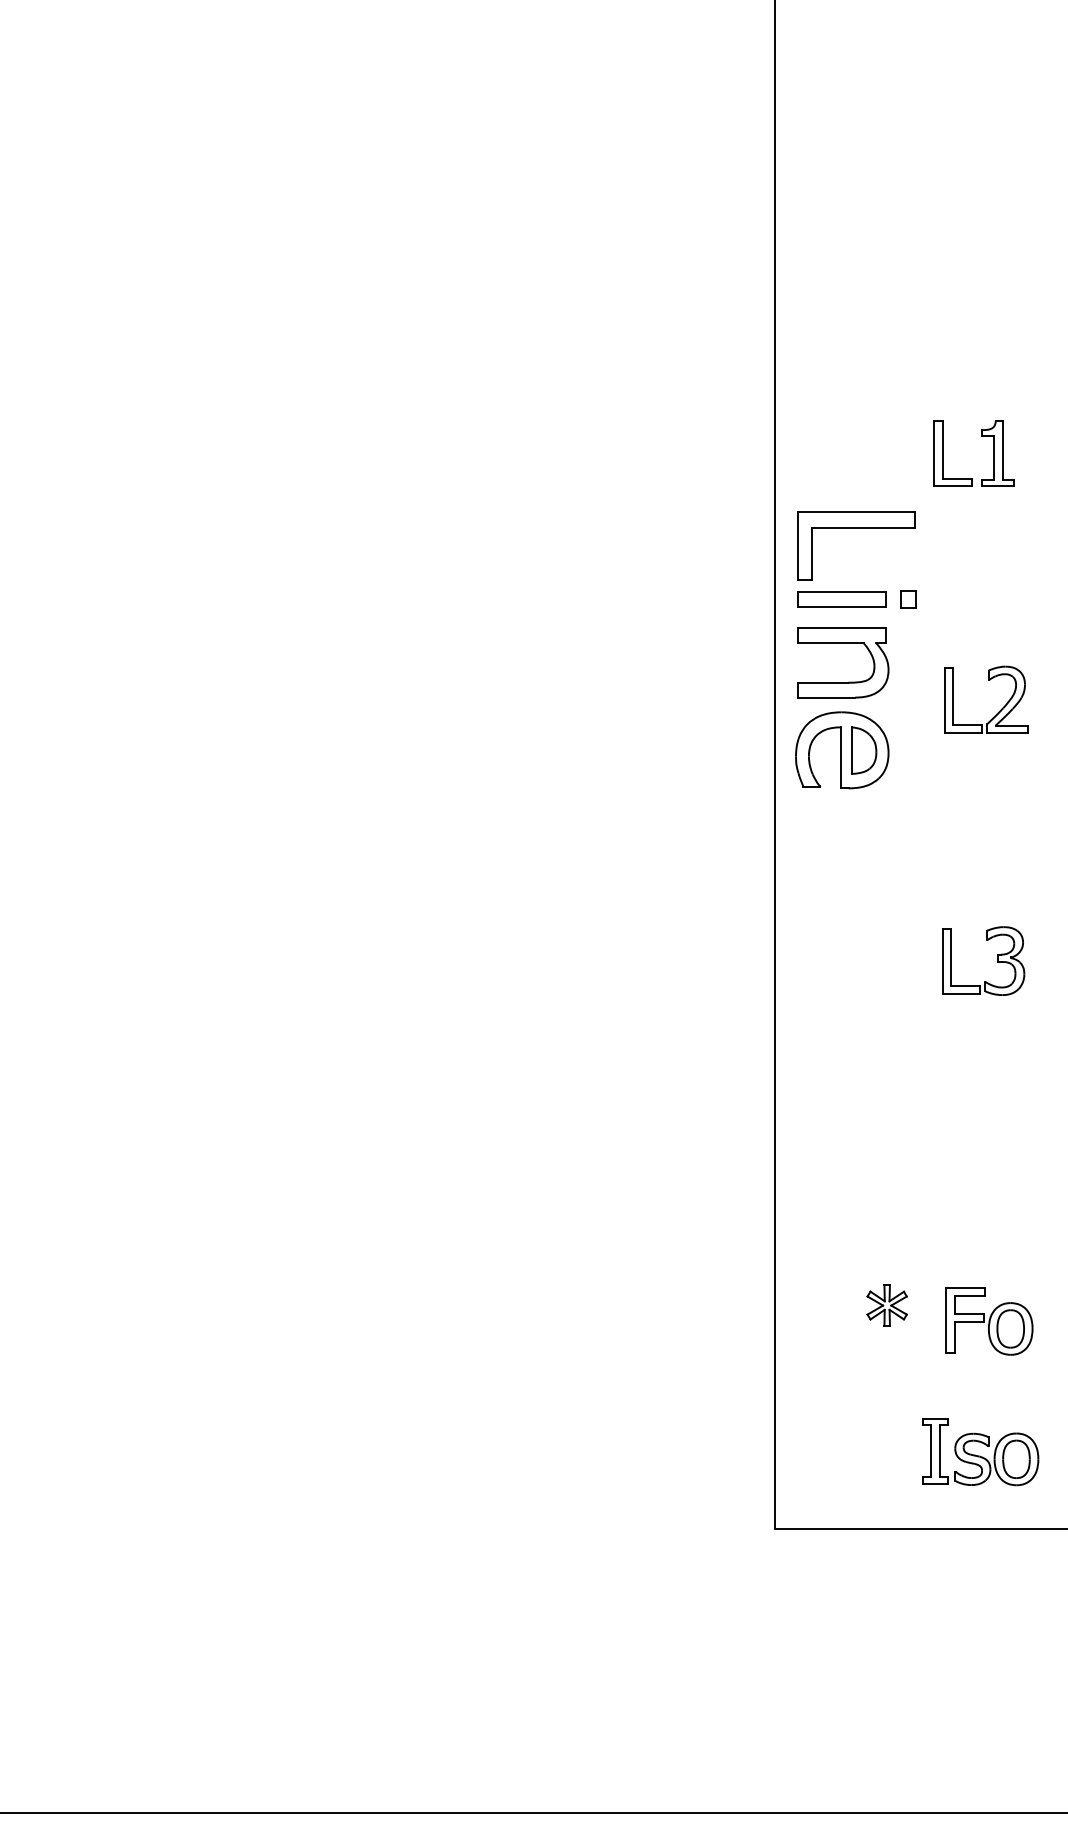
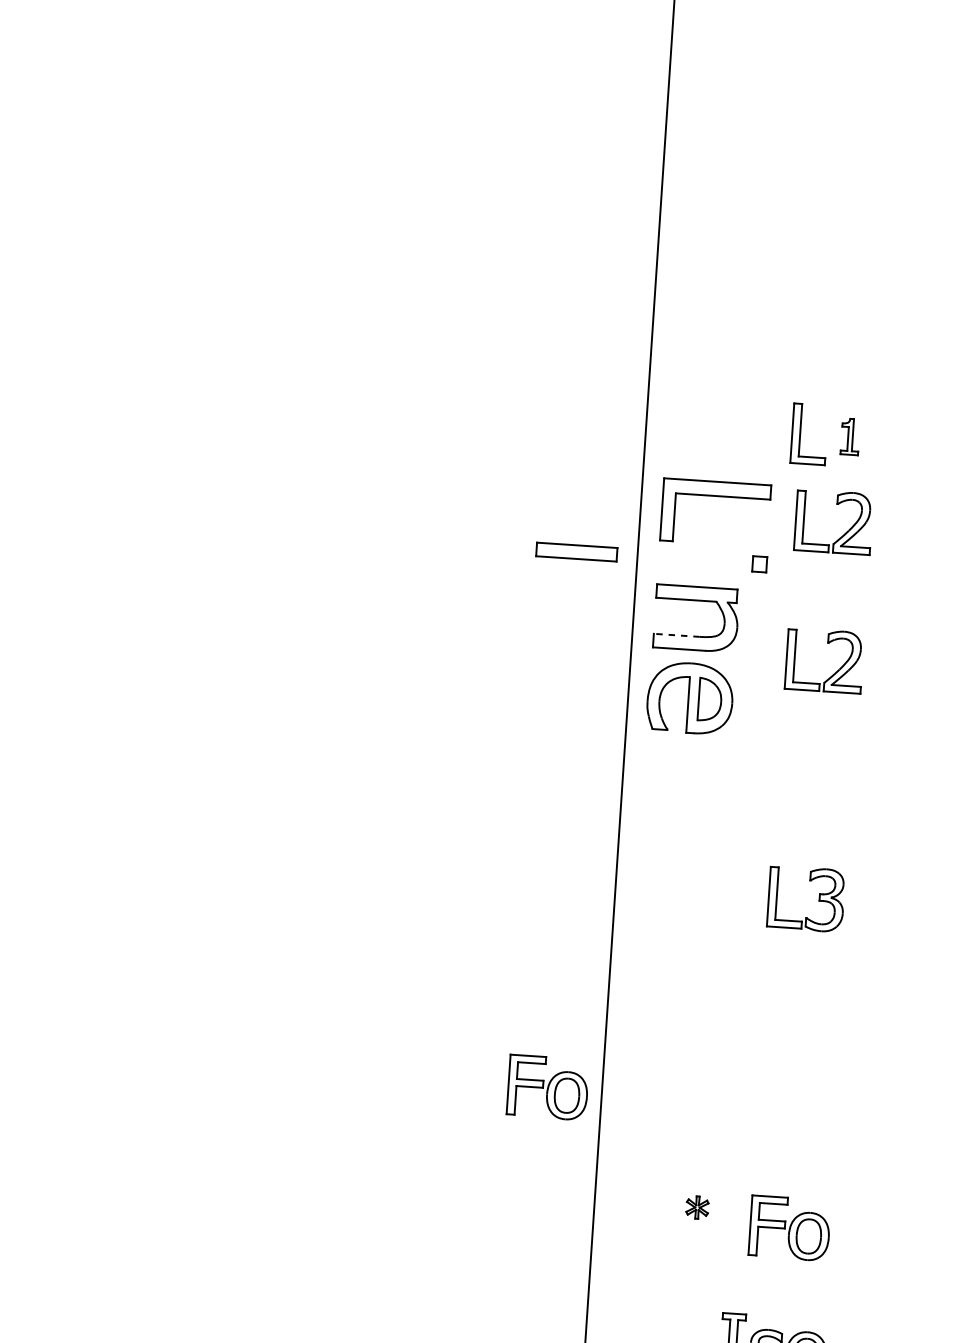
part: (997, 453) -> (849, 436), size x0.6
part: (998, 559) -> (844, 533), added
part: (841, 599) -> (576, 552), moved
line: (822, 682) -> (676, 635), solid -> dashed
part: (715, 1185) -> (548, 1087), added
part: (886, 1305) -> (696, 1207), size x0.6

